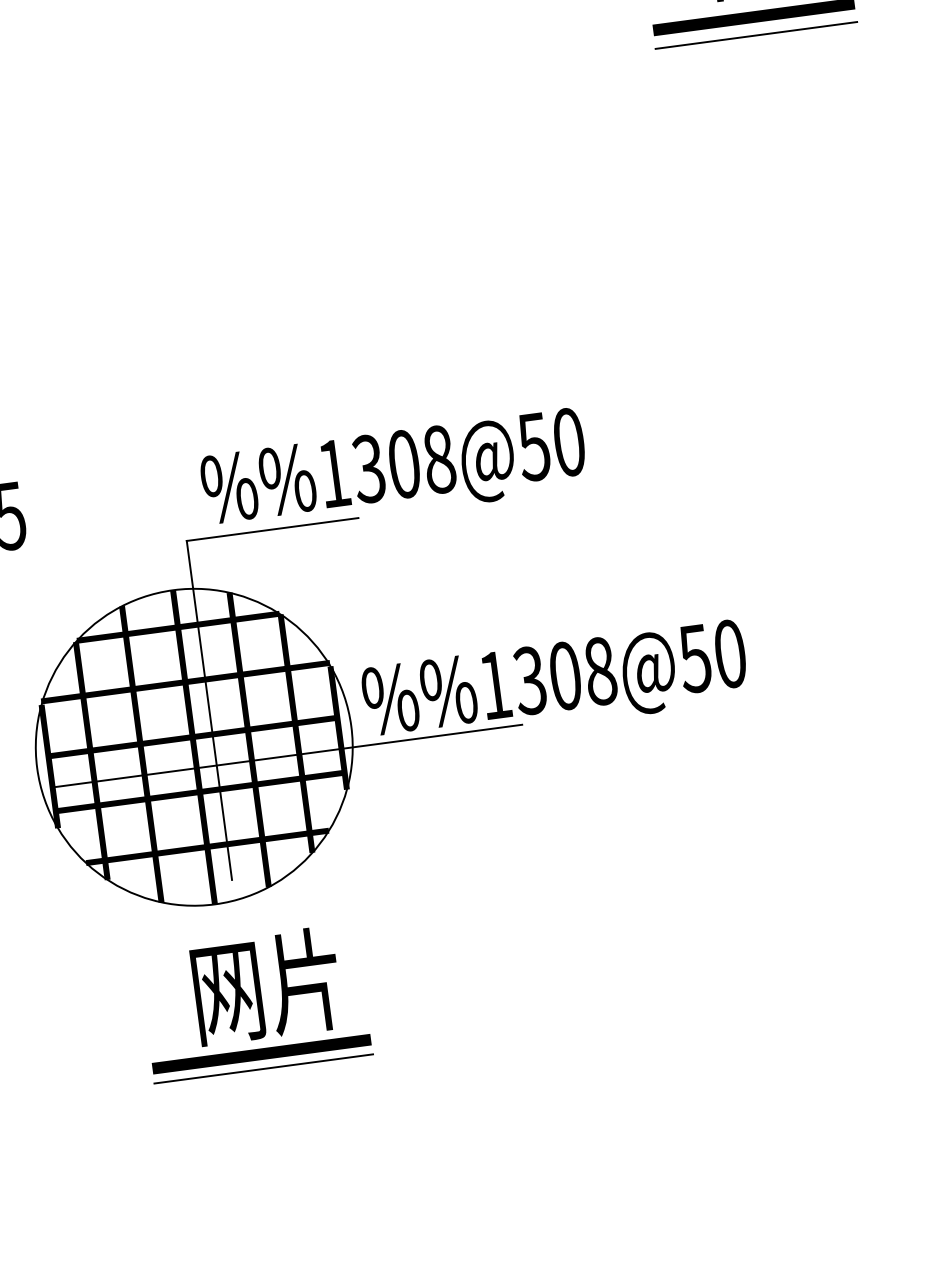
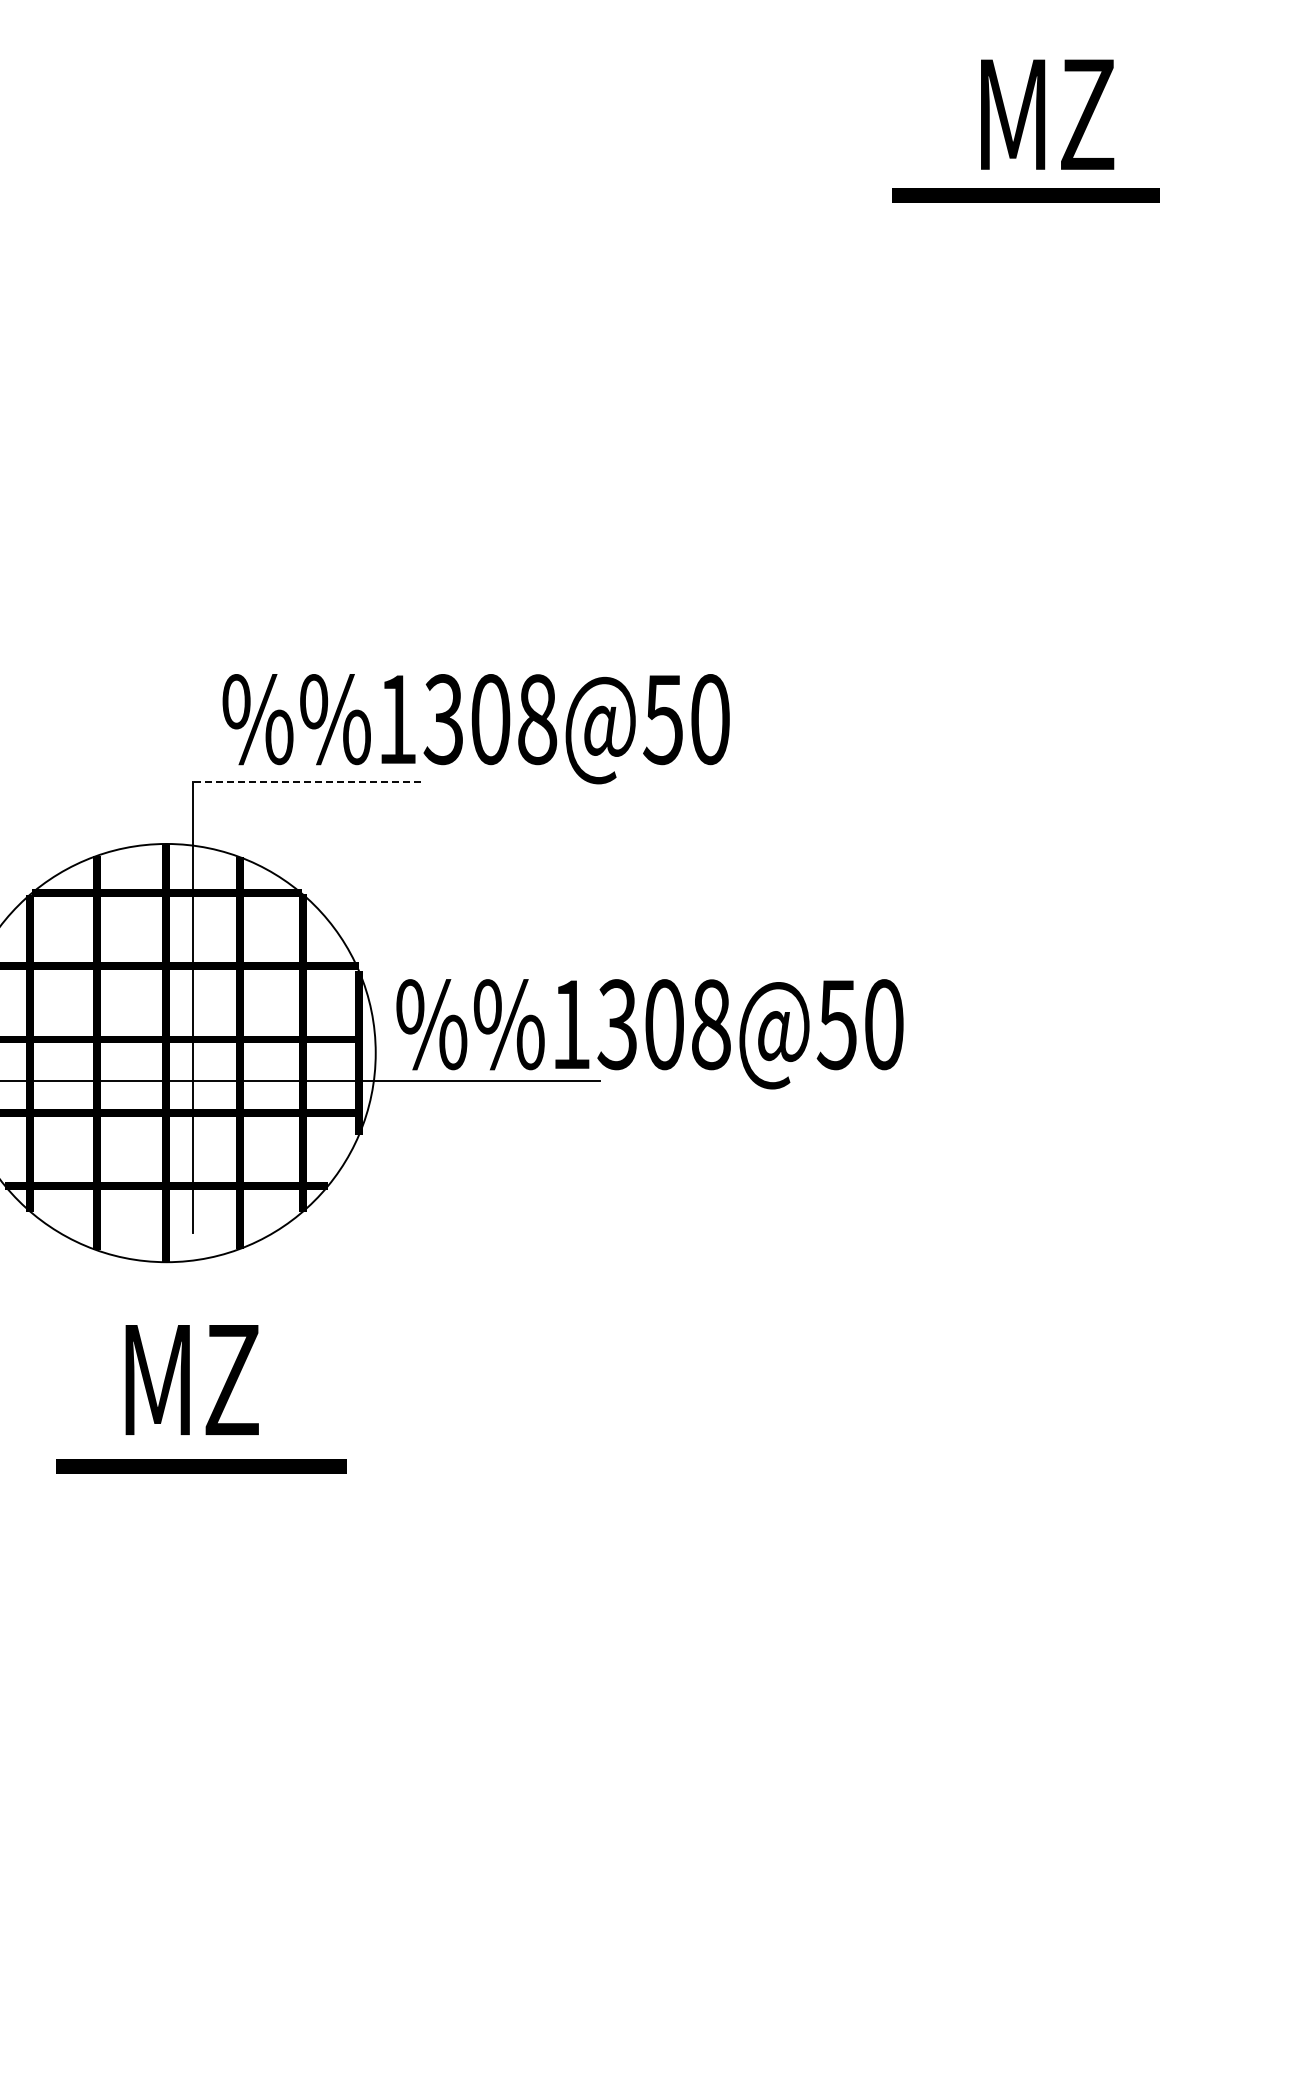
line: (756, 35) -> (1026, 220), removed
line: (272, 529) -> (306, 781), solid -> dashed
text: (266, 986) -> (219, 1378), 网片 -> MZ
line: (263, 1068) -> (200, 1485), removed

